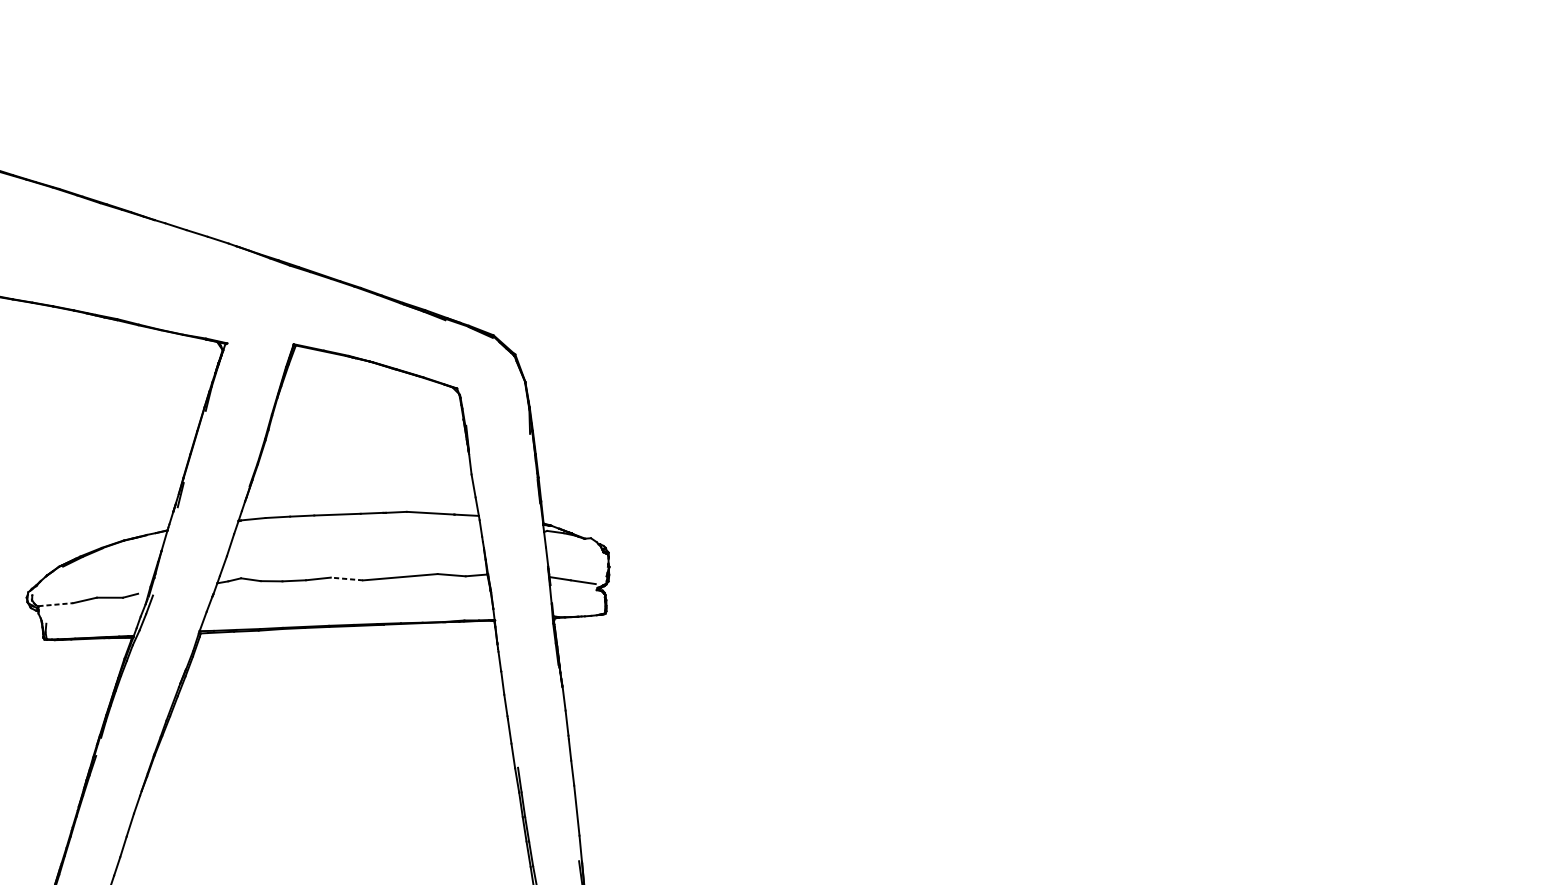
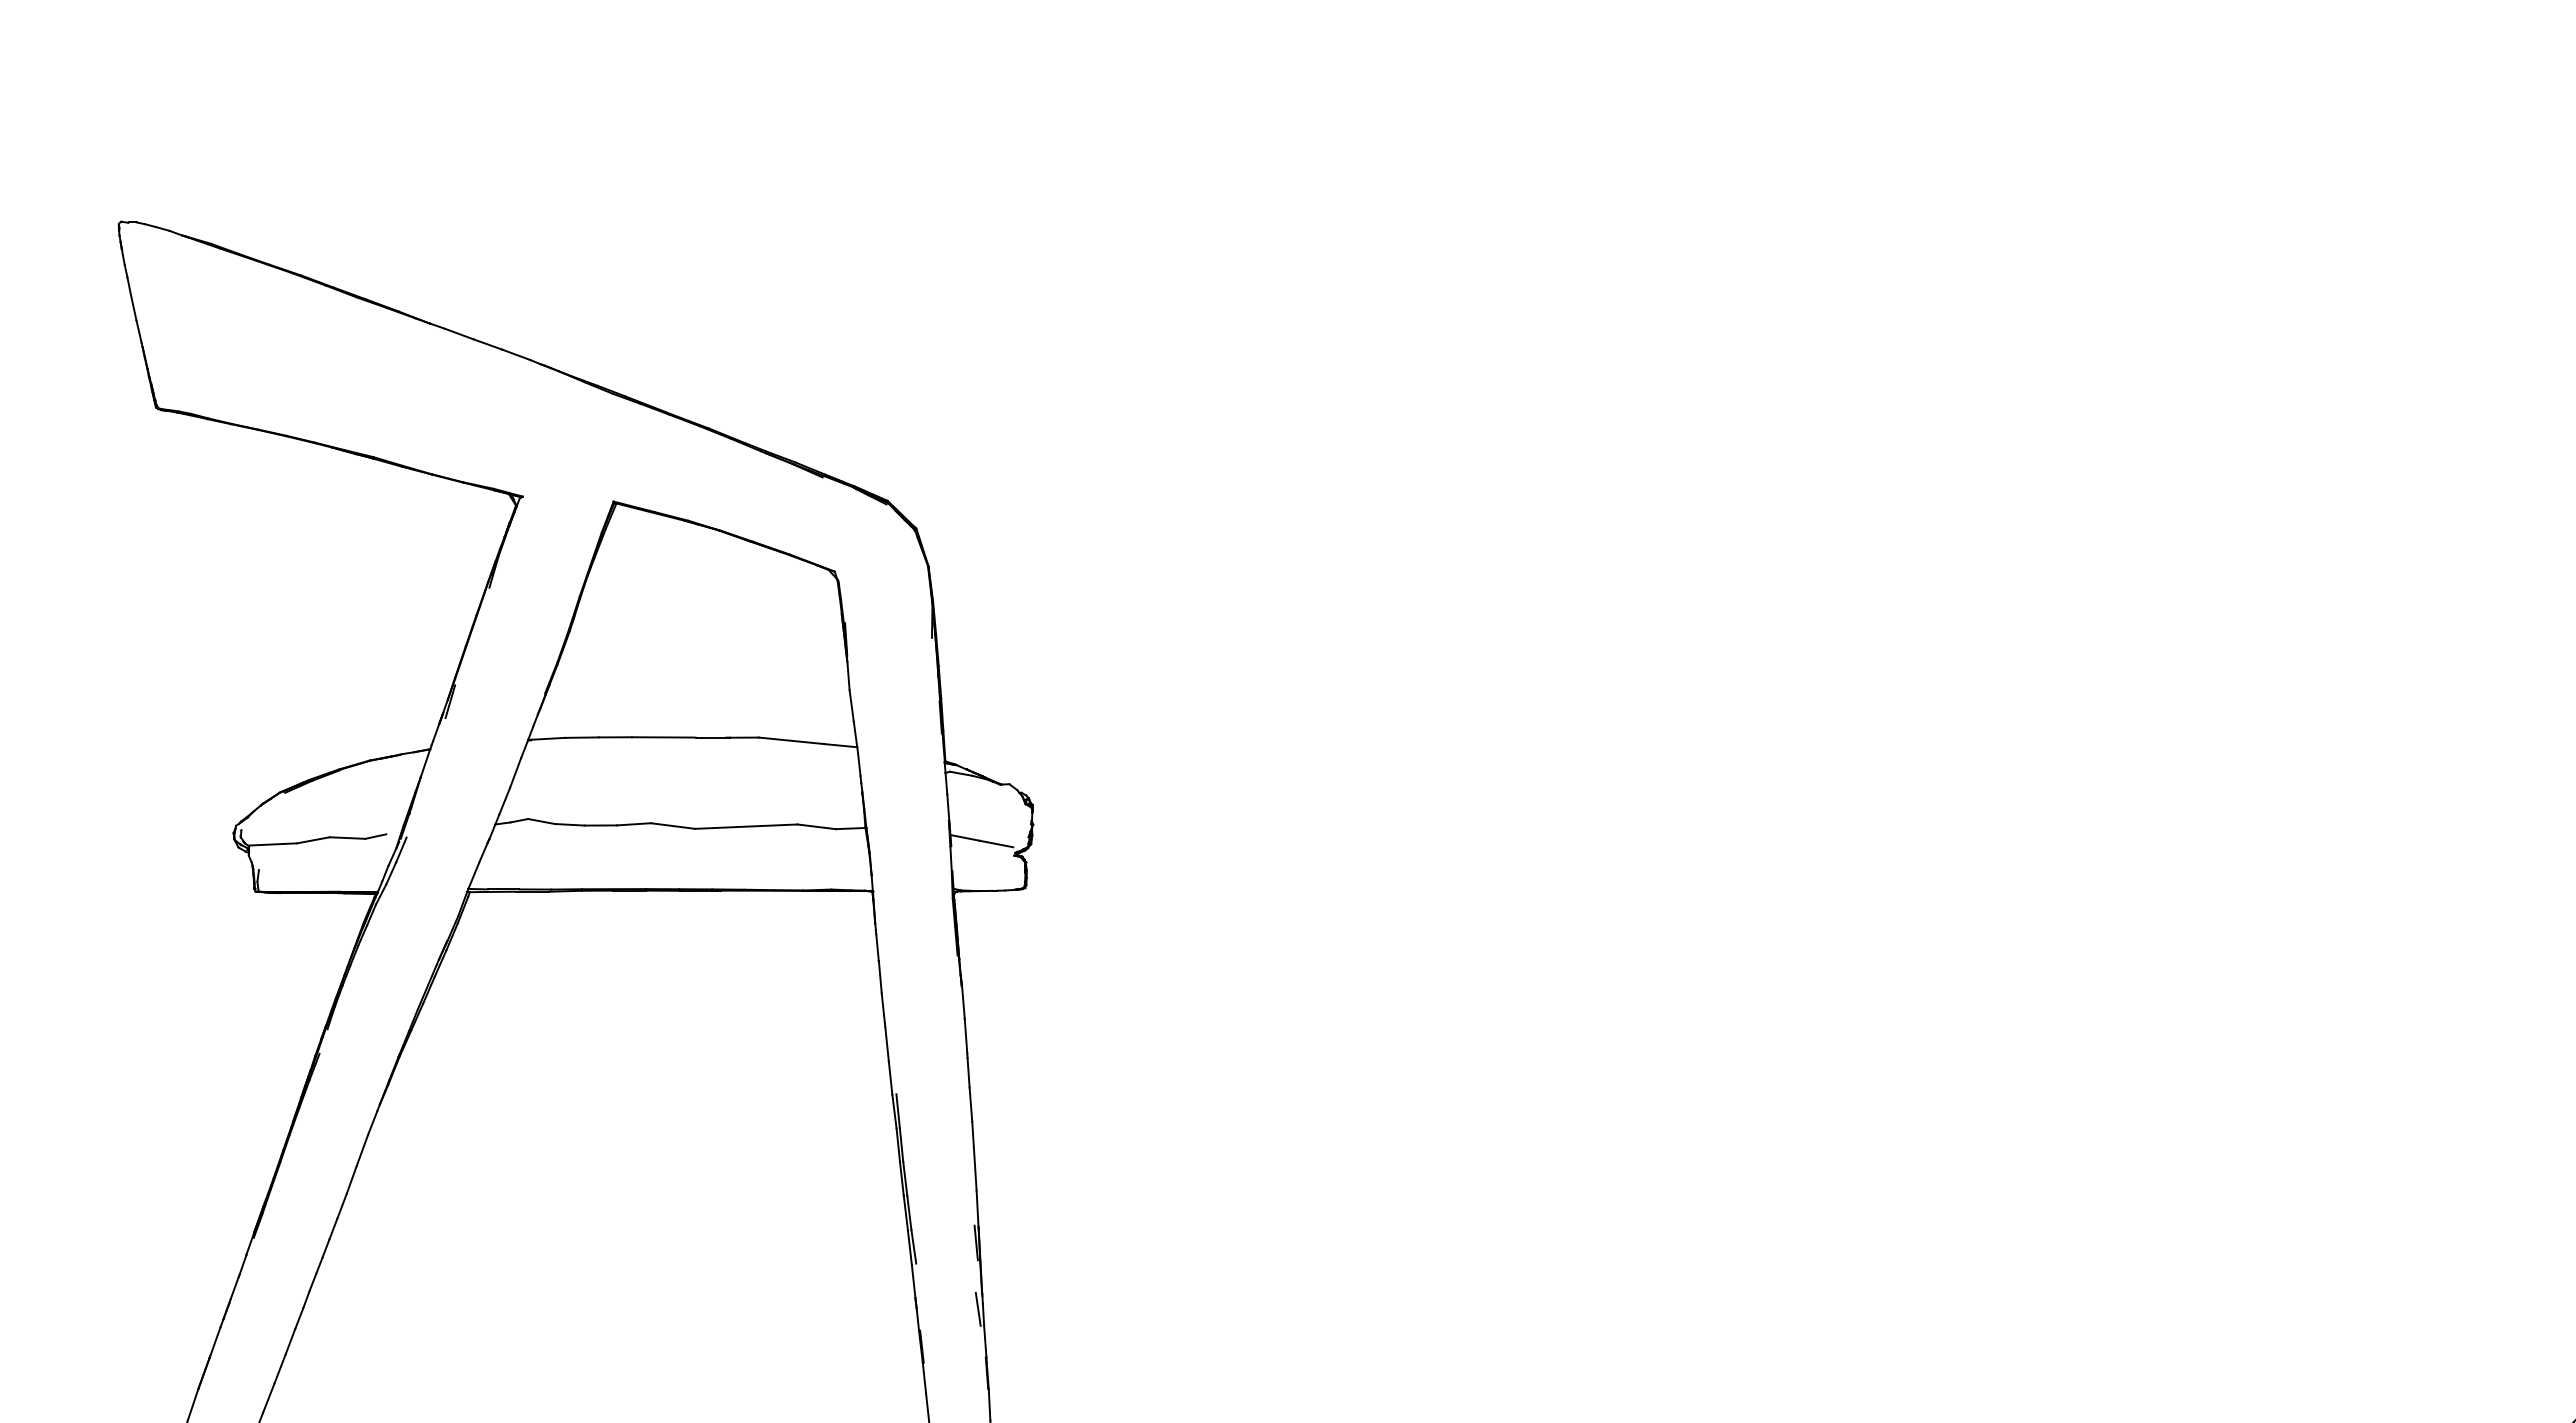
line: (346, 578) -> (672, 825), dashed -> solid
line: (56, 604) -> (273, 844), dashed -> solid

